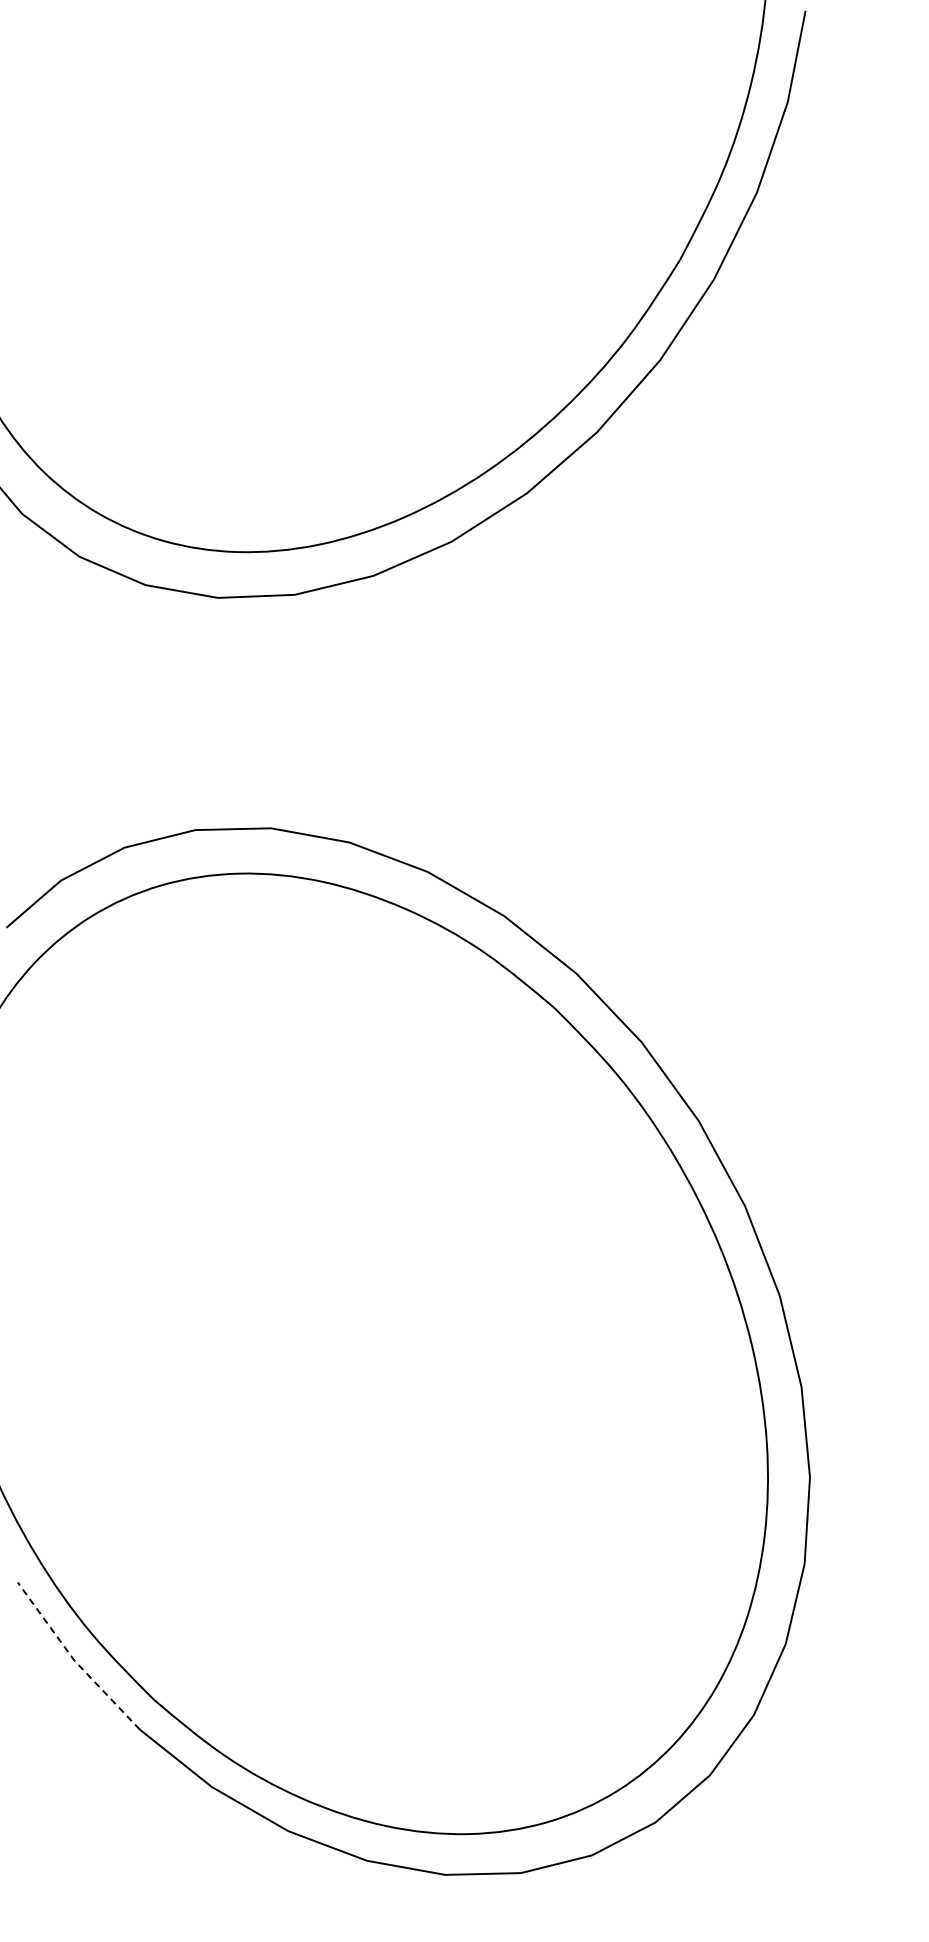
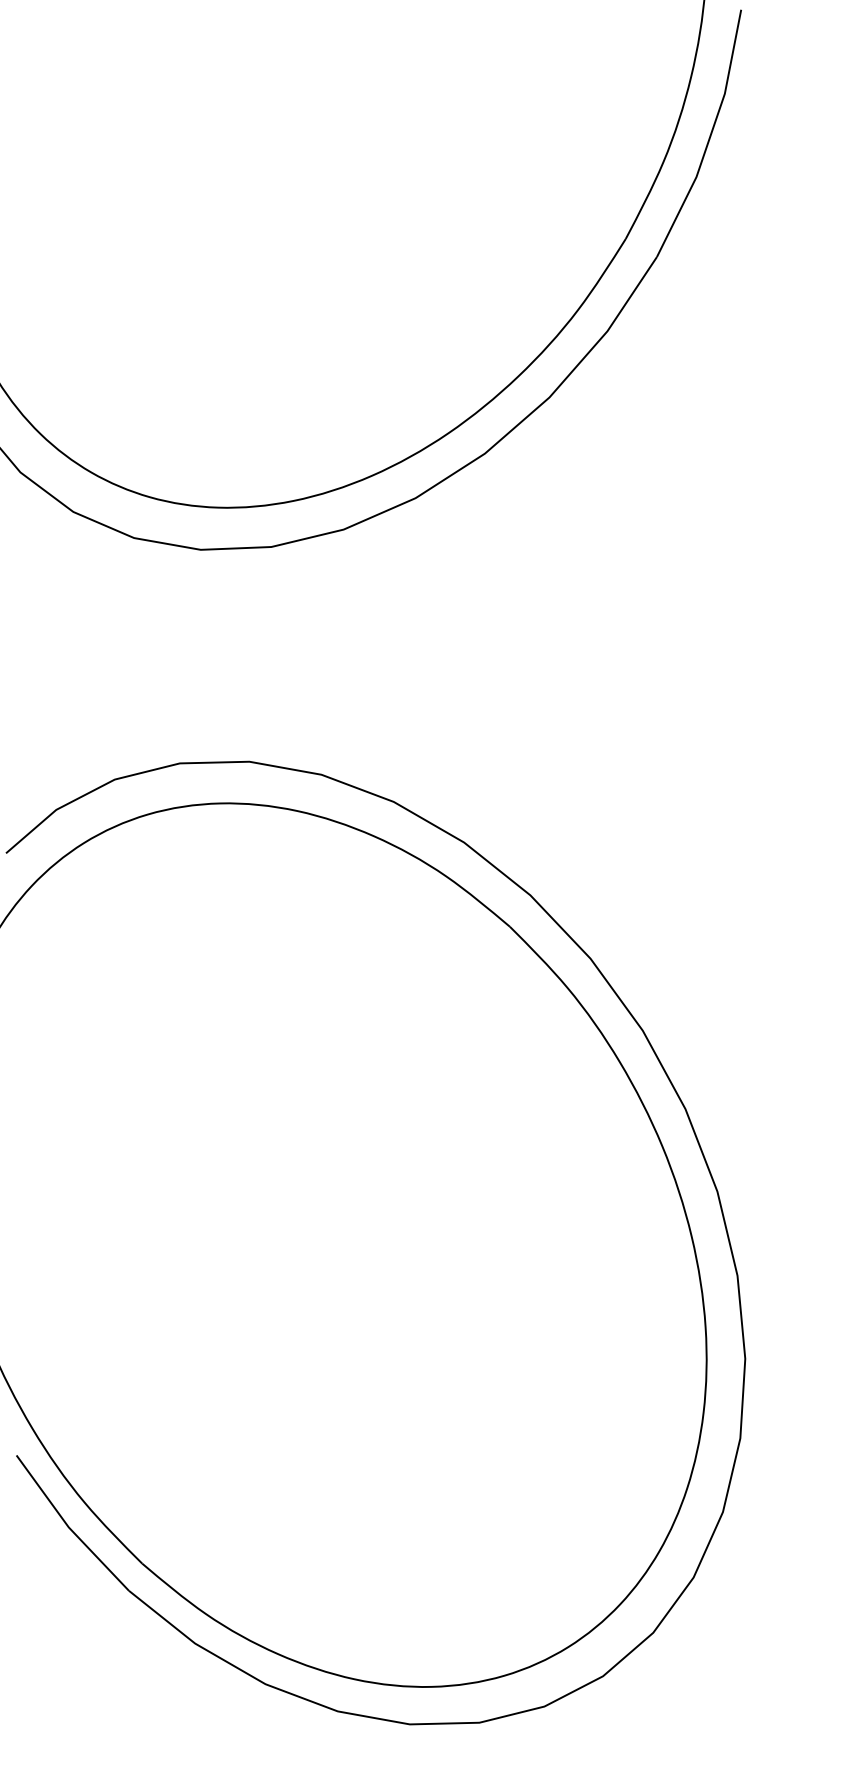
line: (73, 1659) -> (67, 1526), dashed -> solid

